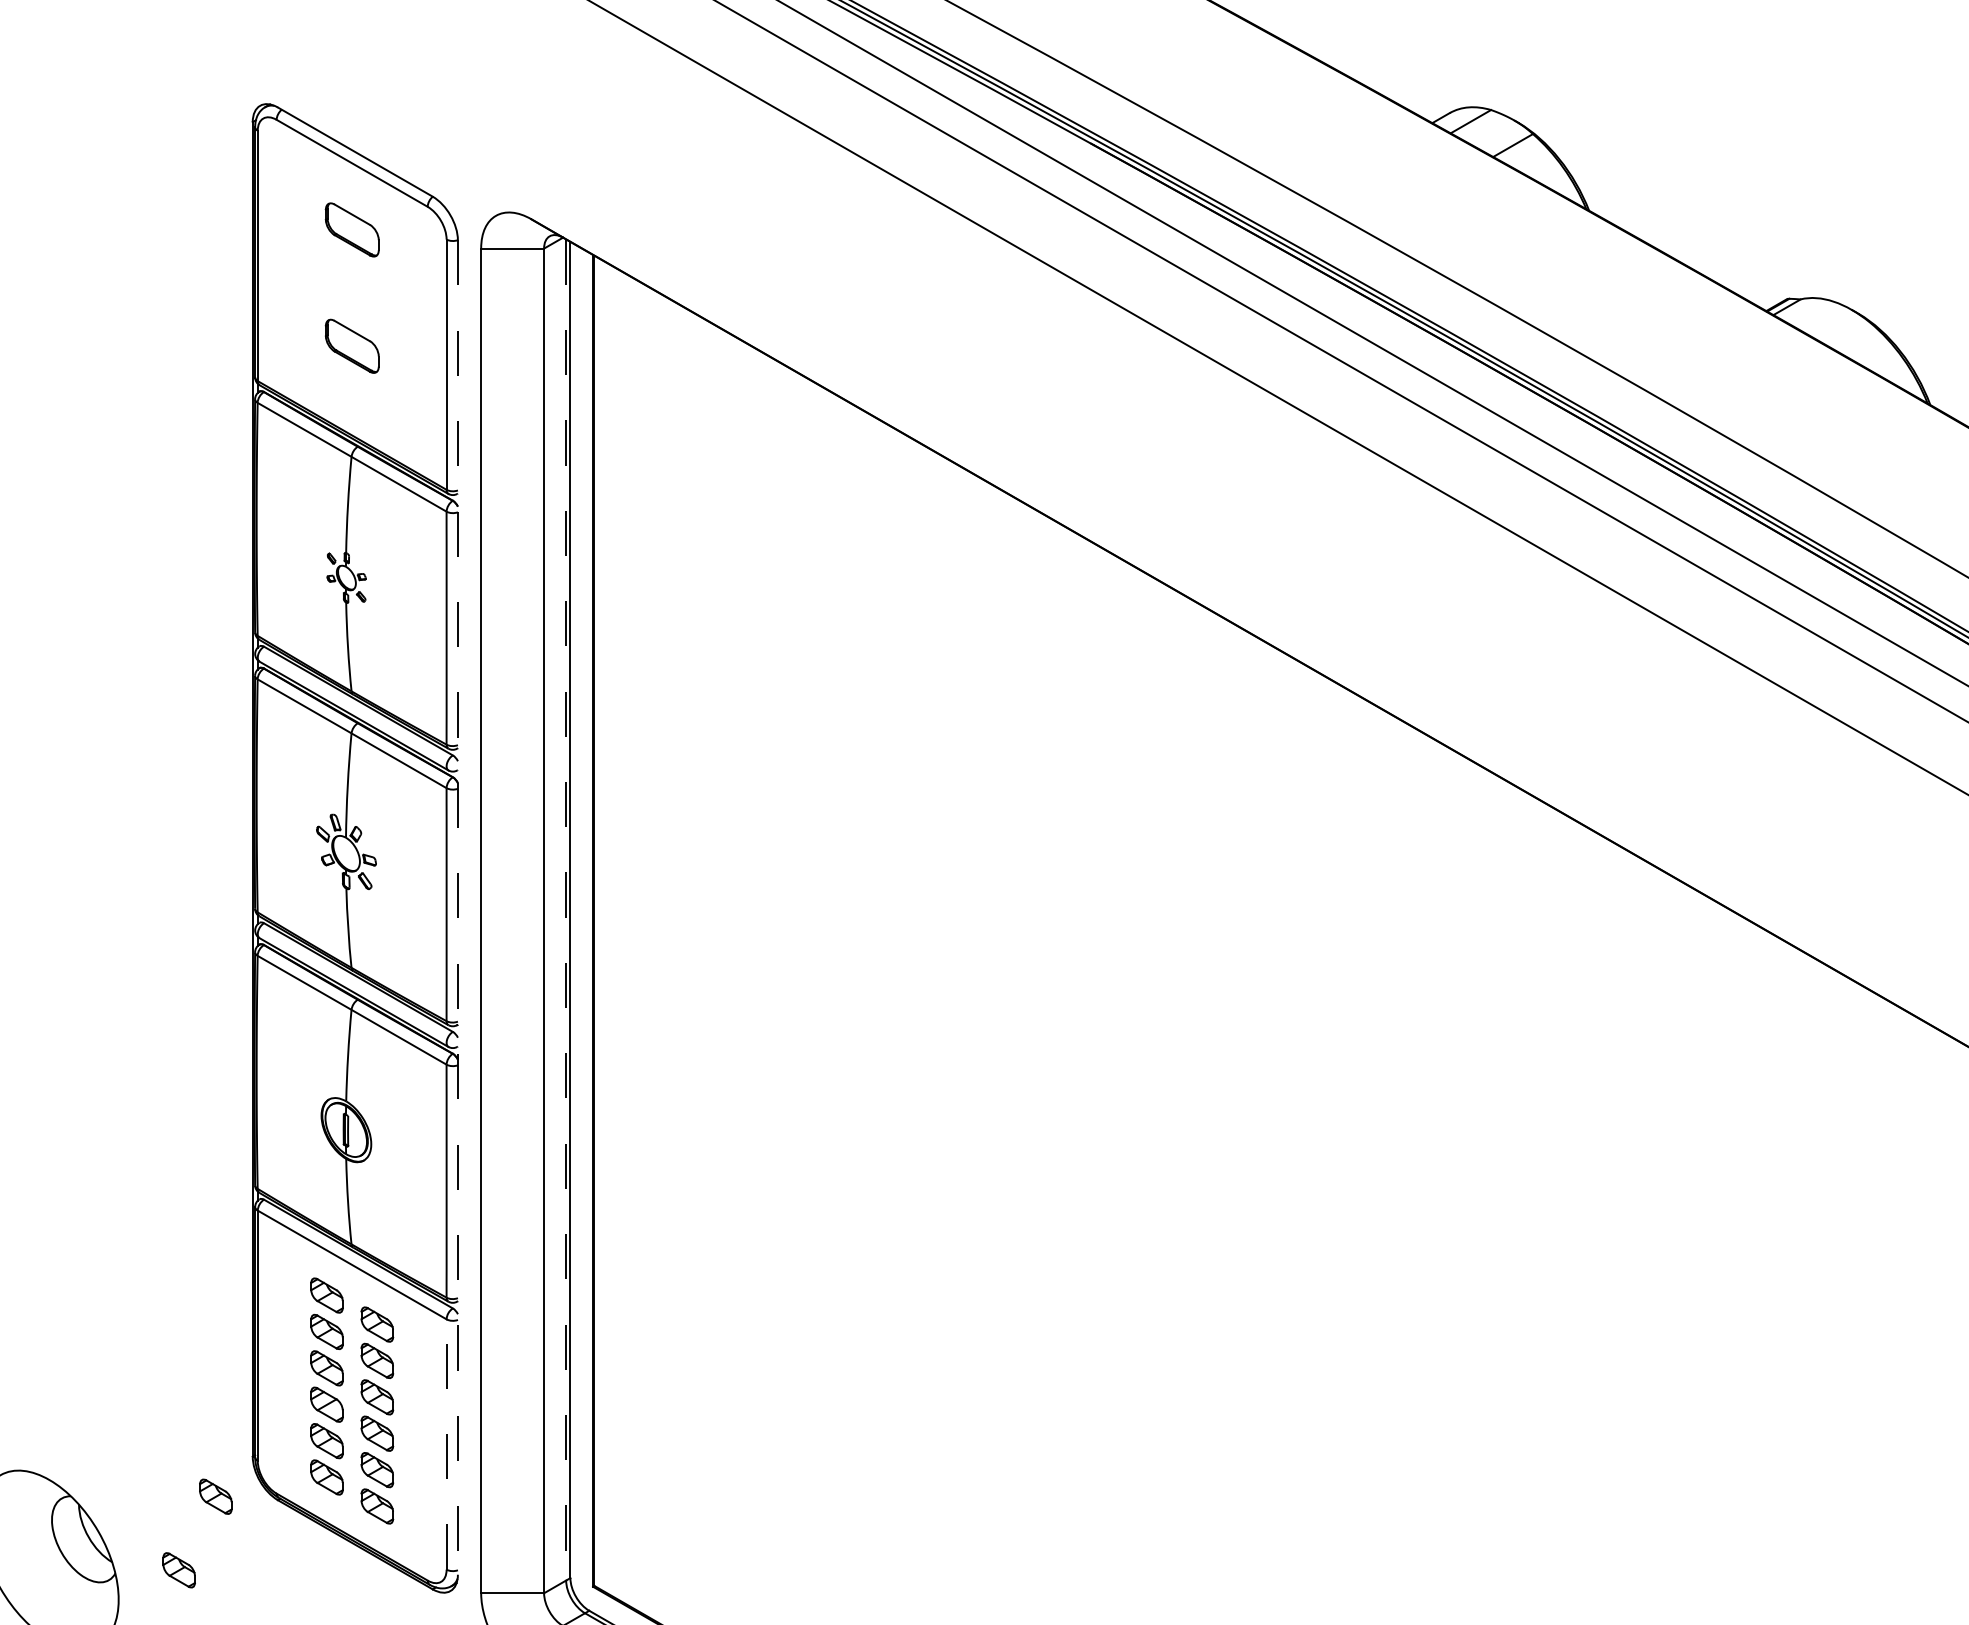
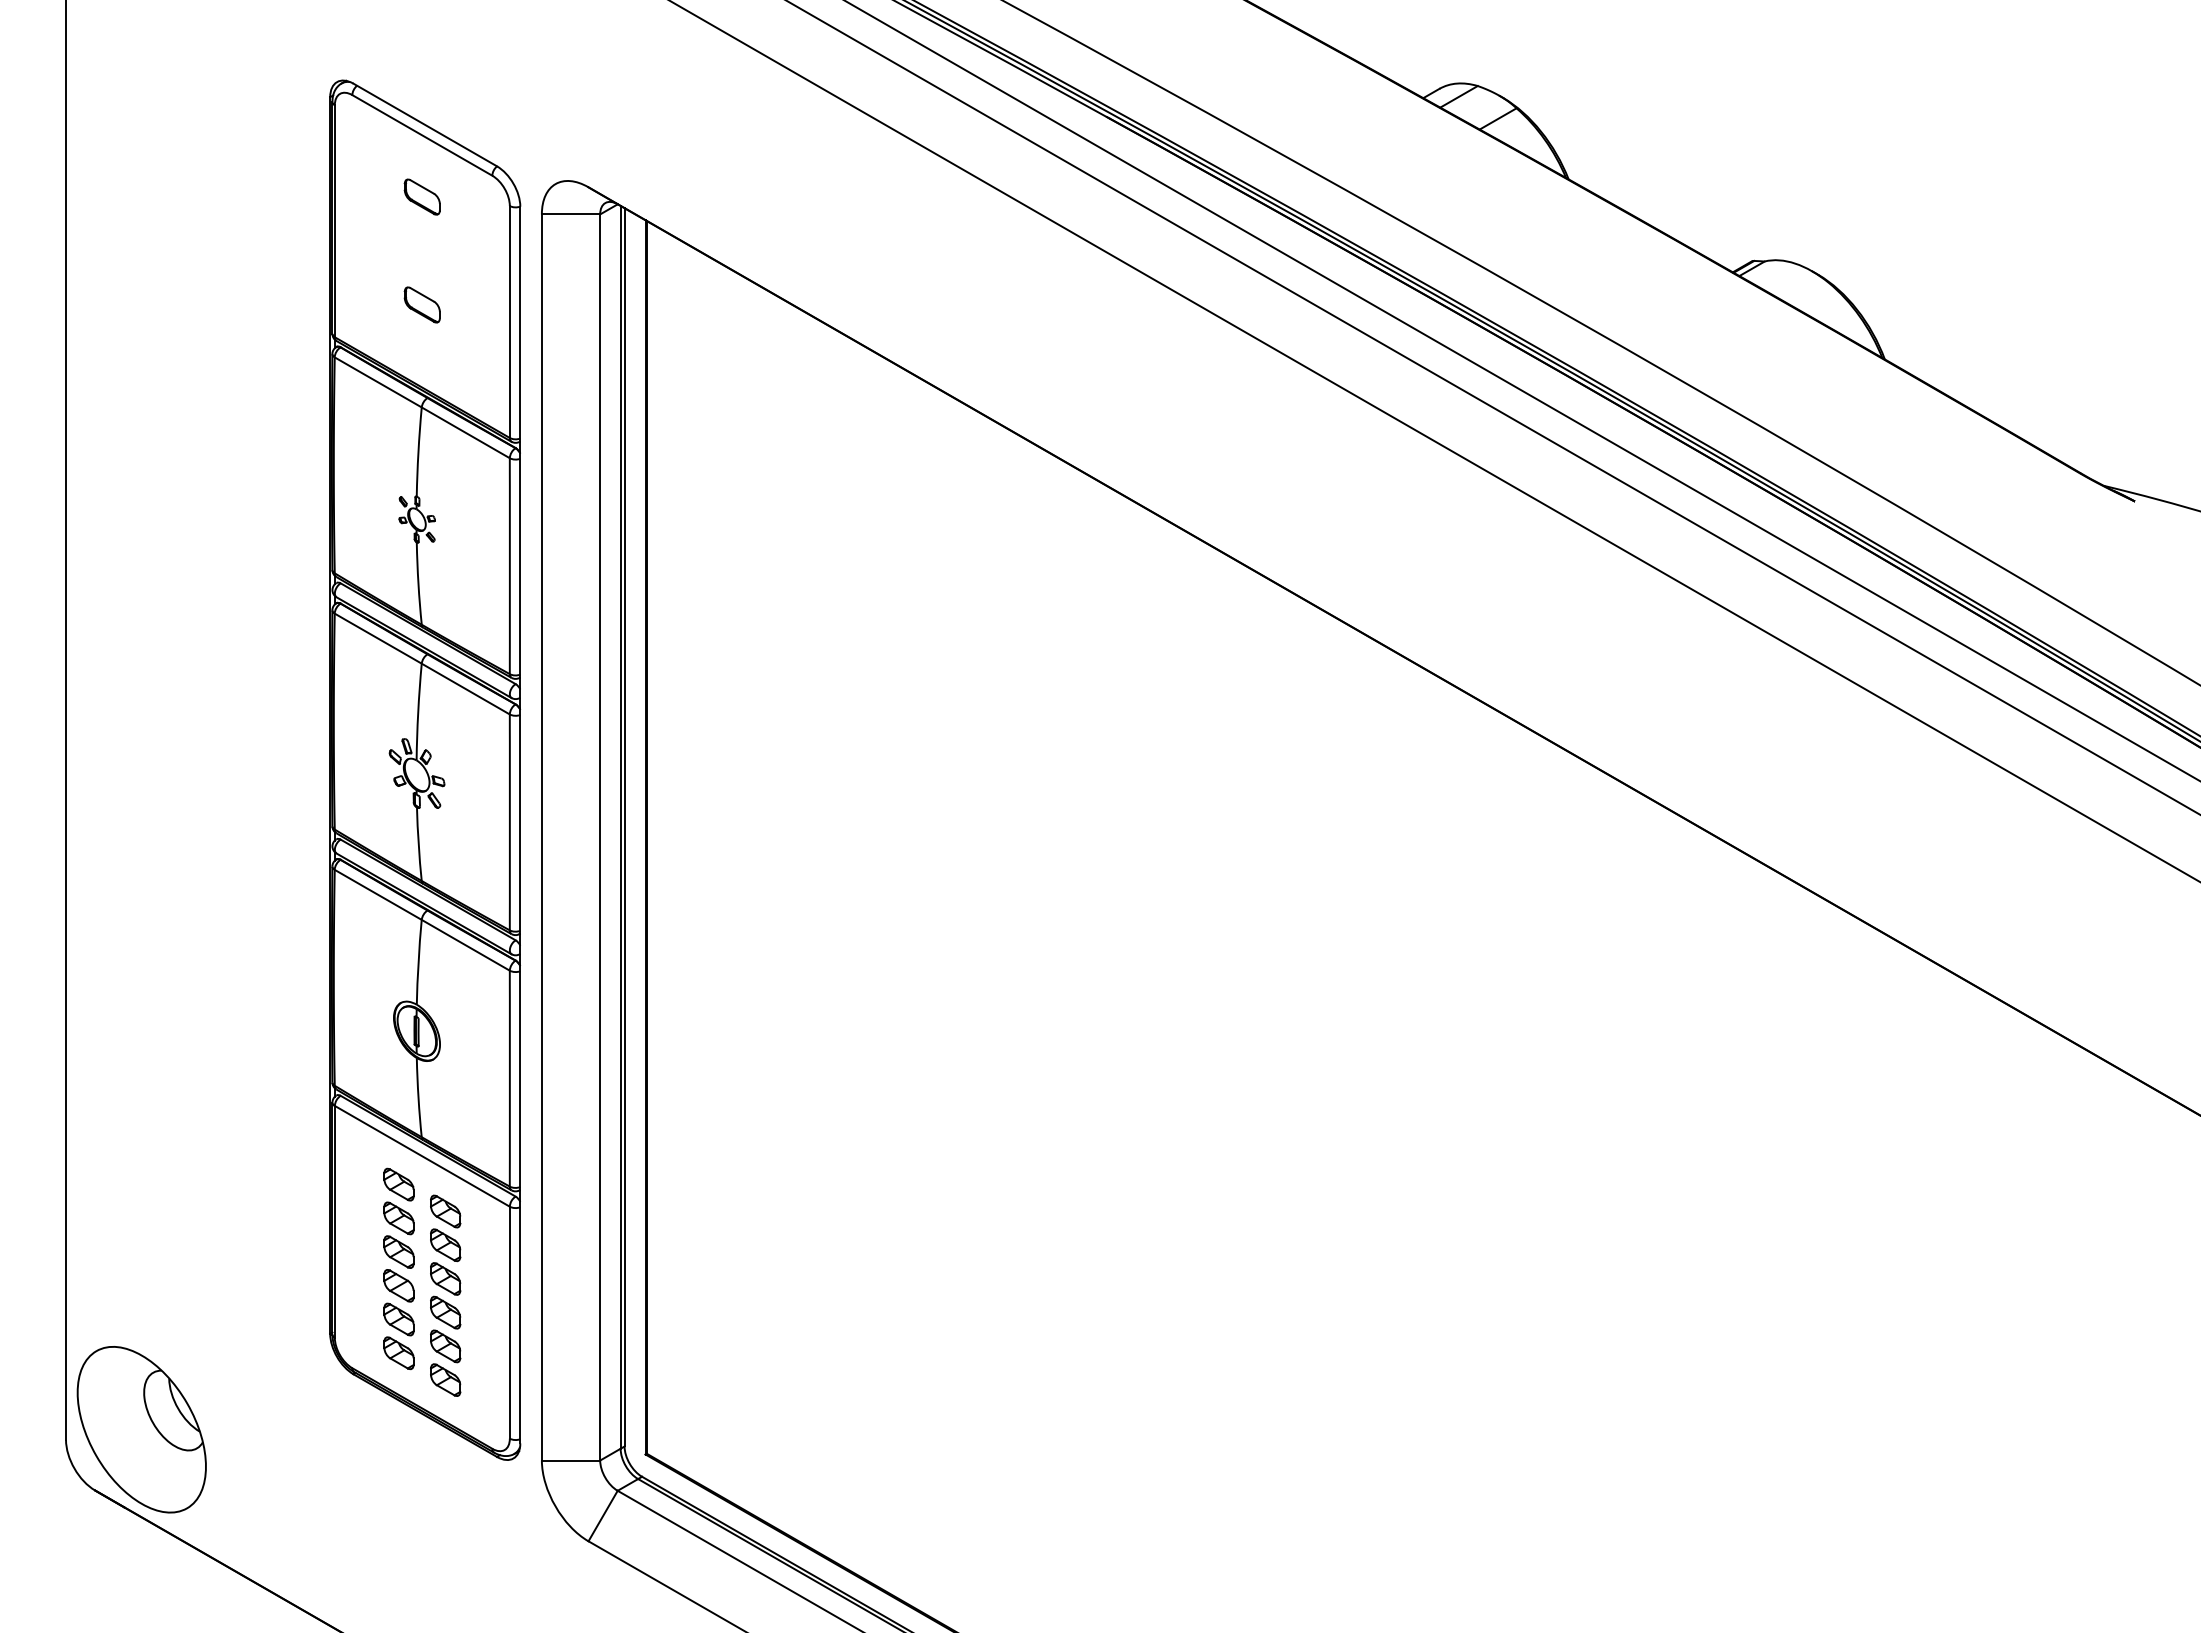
part: (351, 229) -> (421, 196), size x0.71
part: (351, 345) -> (421, 304), size x0.71
line: (458, 908) -> (520, 825), dashed -> solid
line: (566, 910) -> (620, 827), dashed -> solid
line: (446, 1444) -> (509, 1322), dashed -> solid
part: (215, 1496) -> (295, 1370), removed
part: (178, 1570) -> (261, 1439), removed

